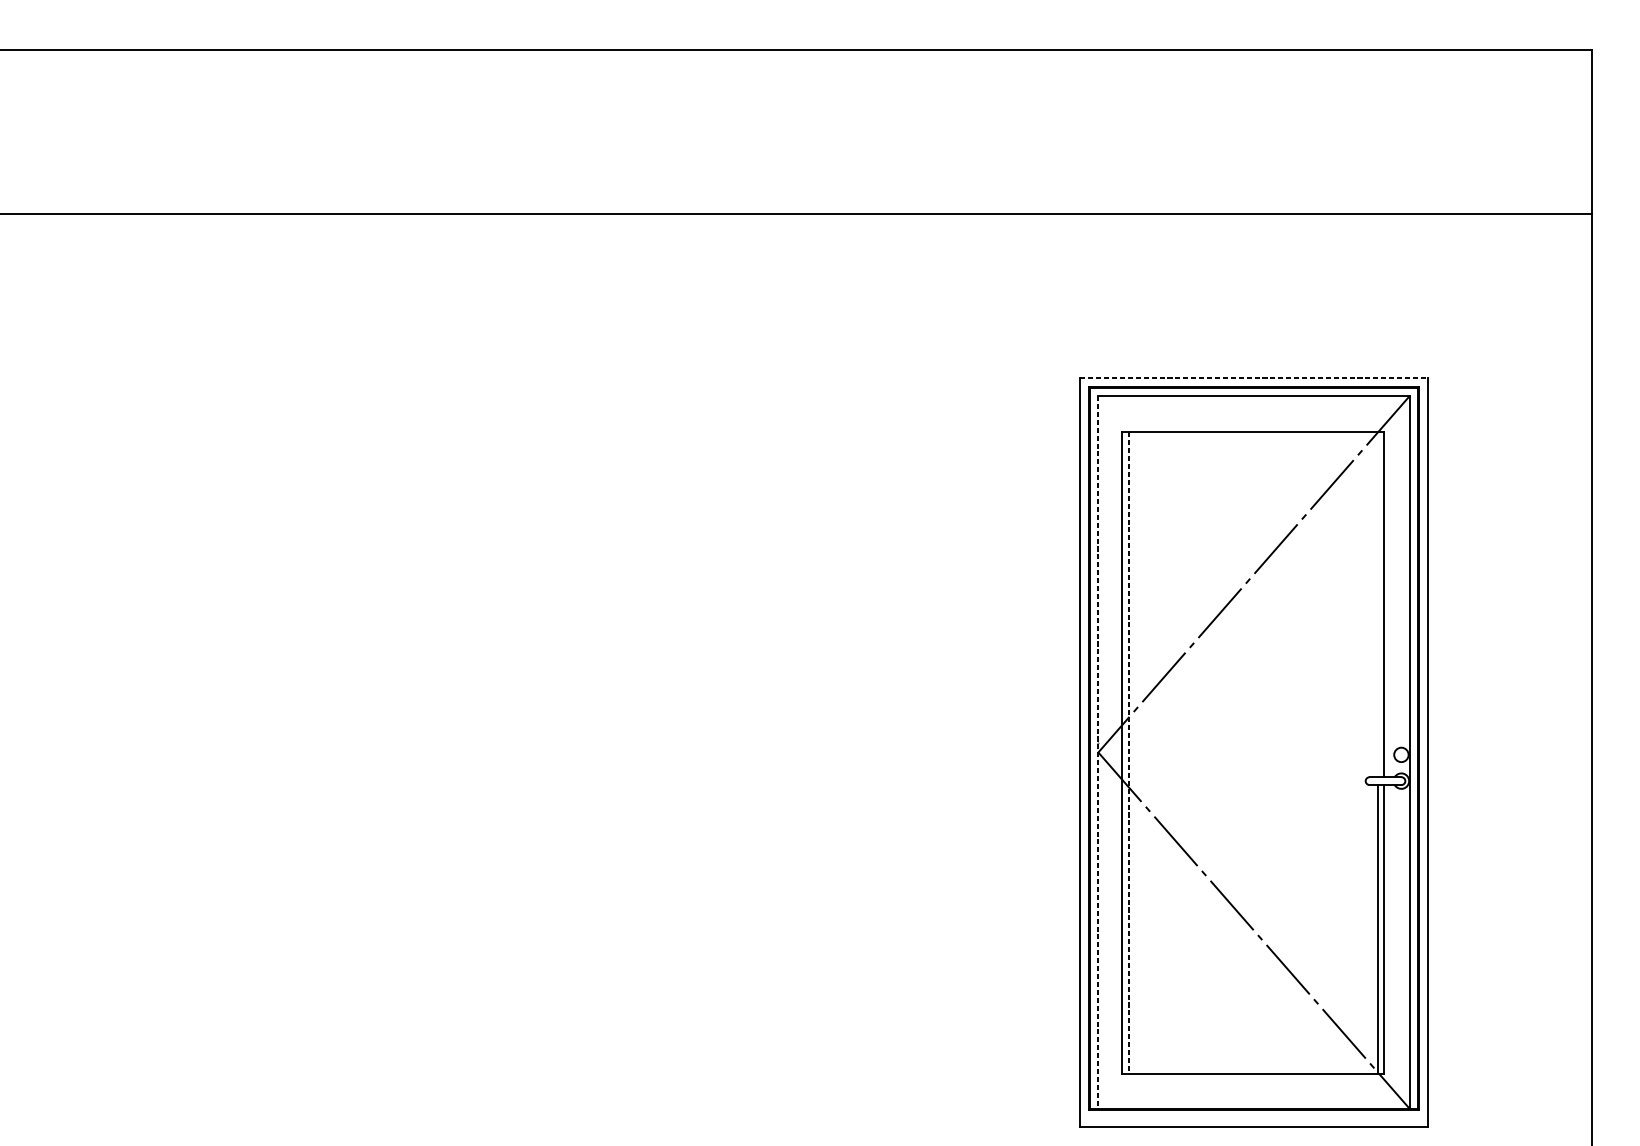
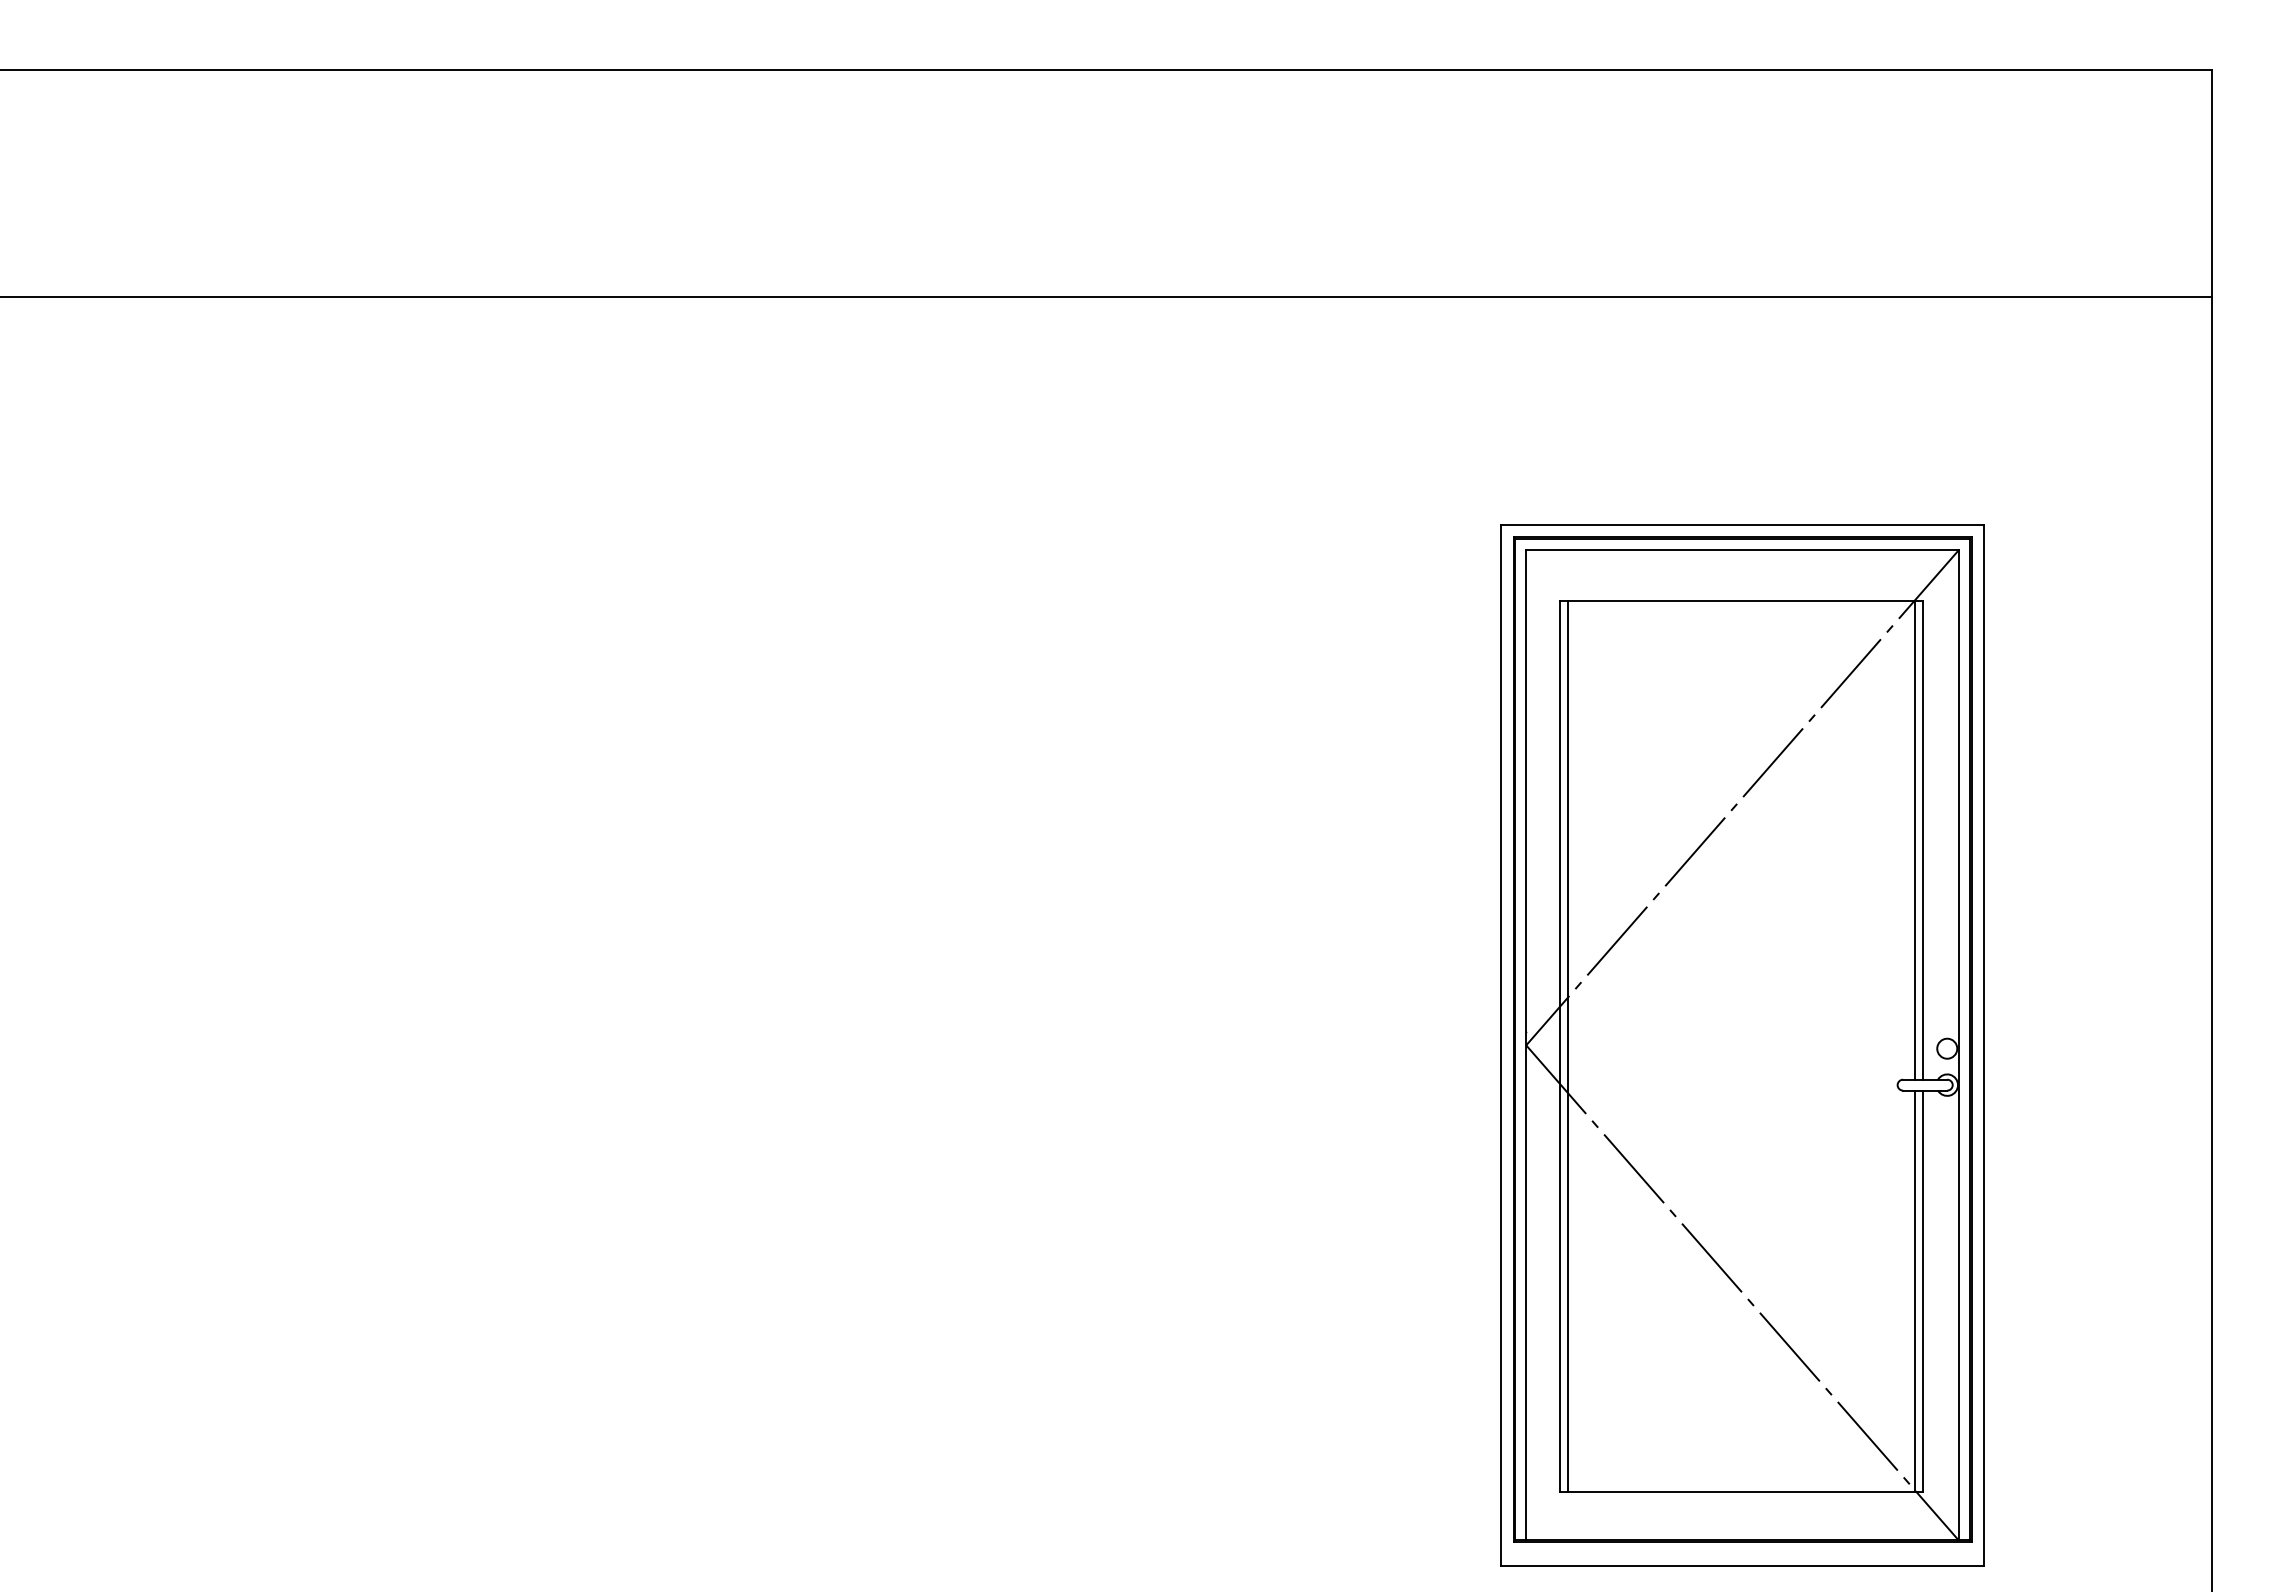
line: (1254, 378) -> (1743, 525), dashed -> solid
line: (1378, 604) -> (1915, 839), added
line: (1098, 752) -> (1526, 1045), dashed -> solid
line: (1128, 753) -> (1568, 1046), dashed -> solid

